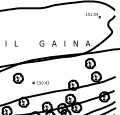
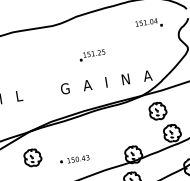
part: (59, 27) -> (92, 55), added

